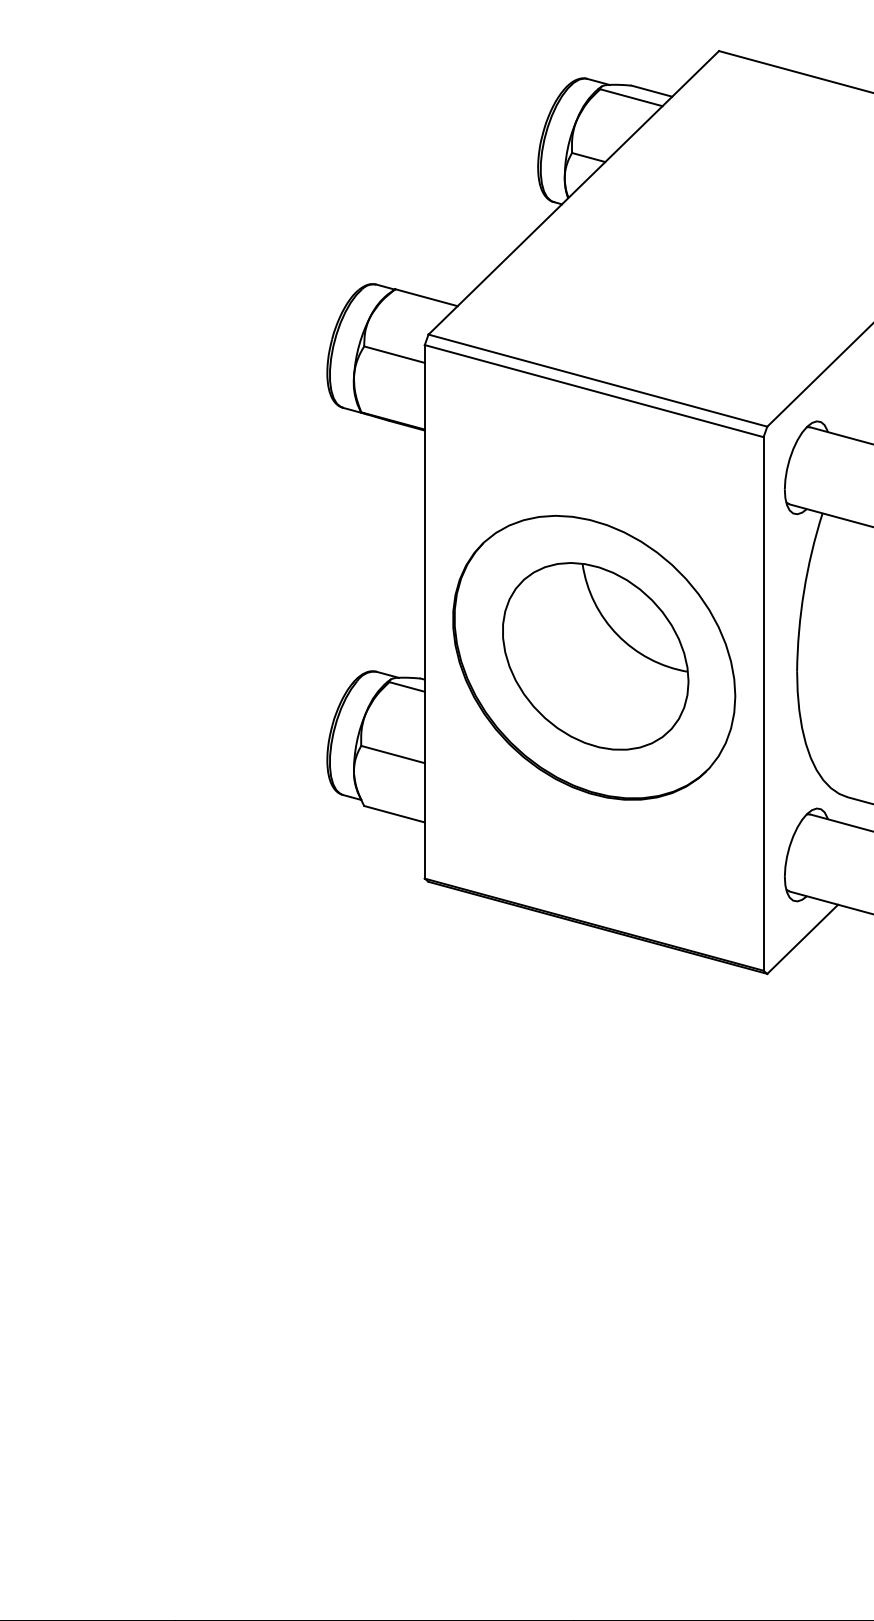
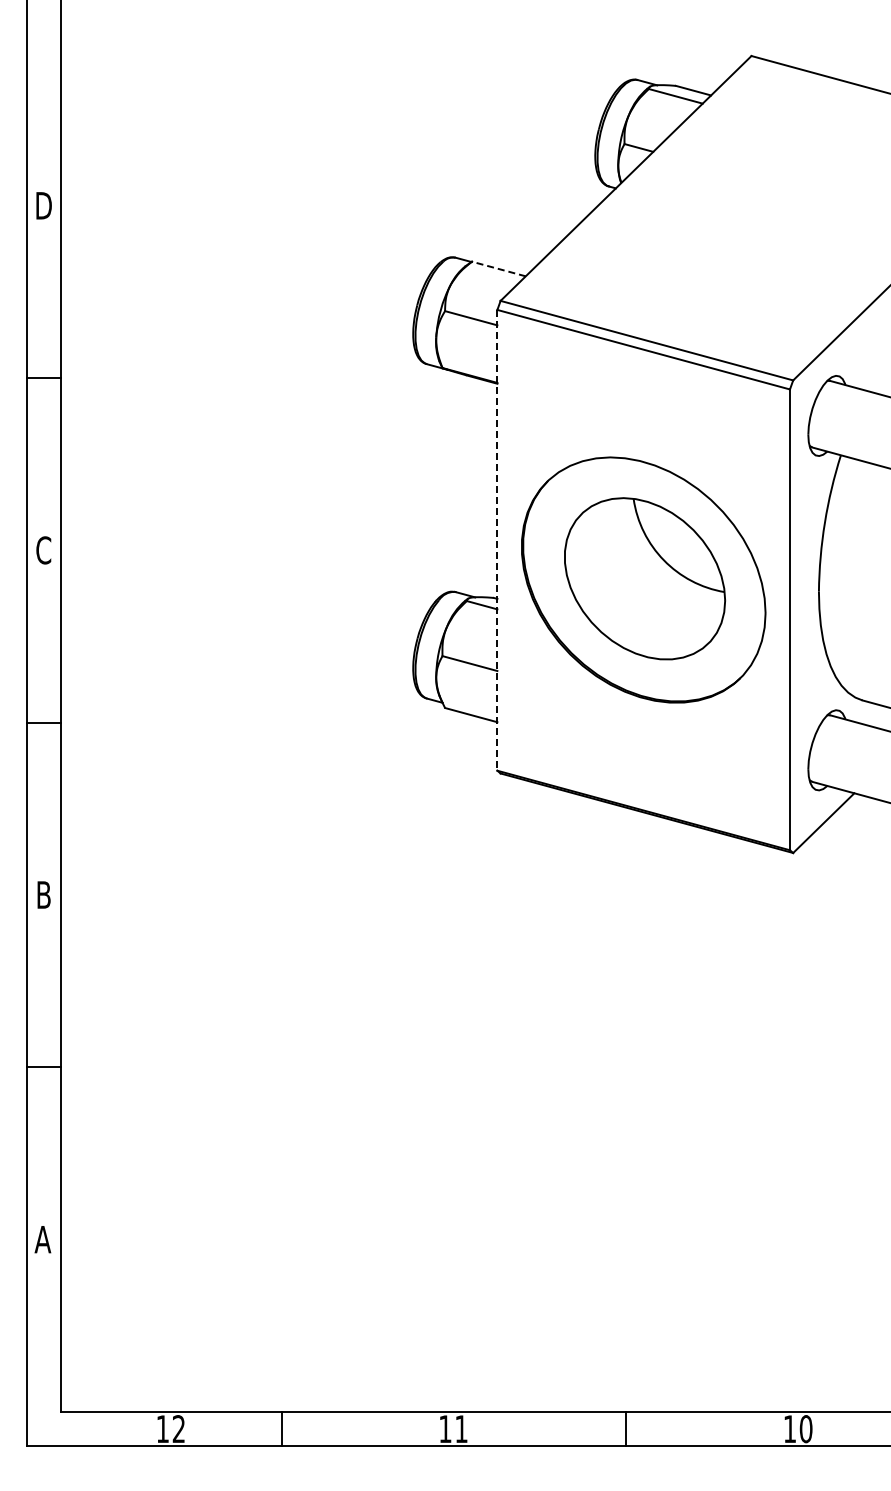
line: (426, 298) -> (498, 269), solid -> dashed
line: (424, 612) -> (497, 540), solid -> dashed

